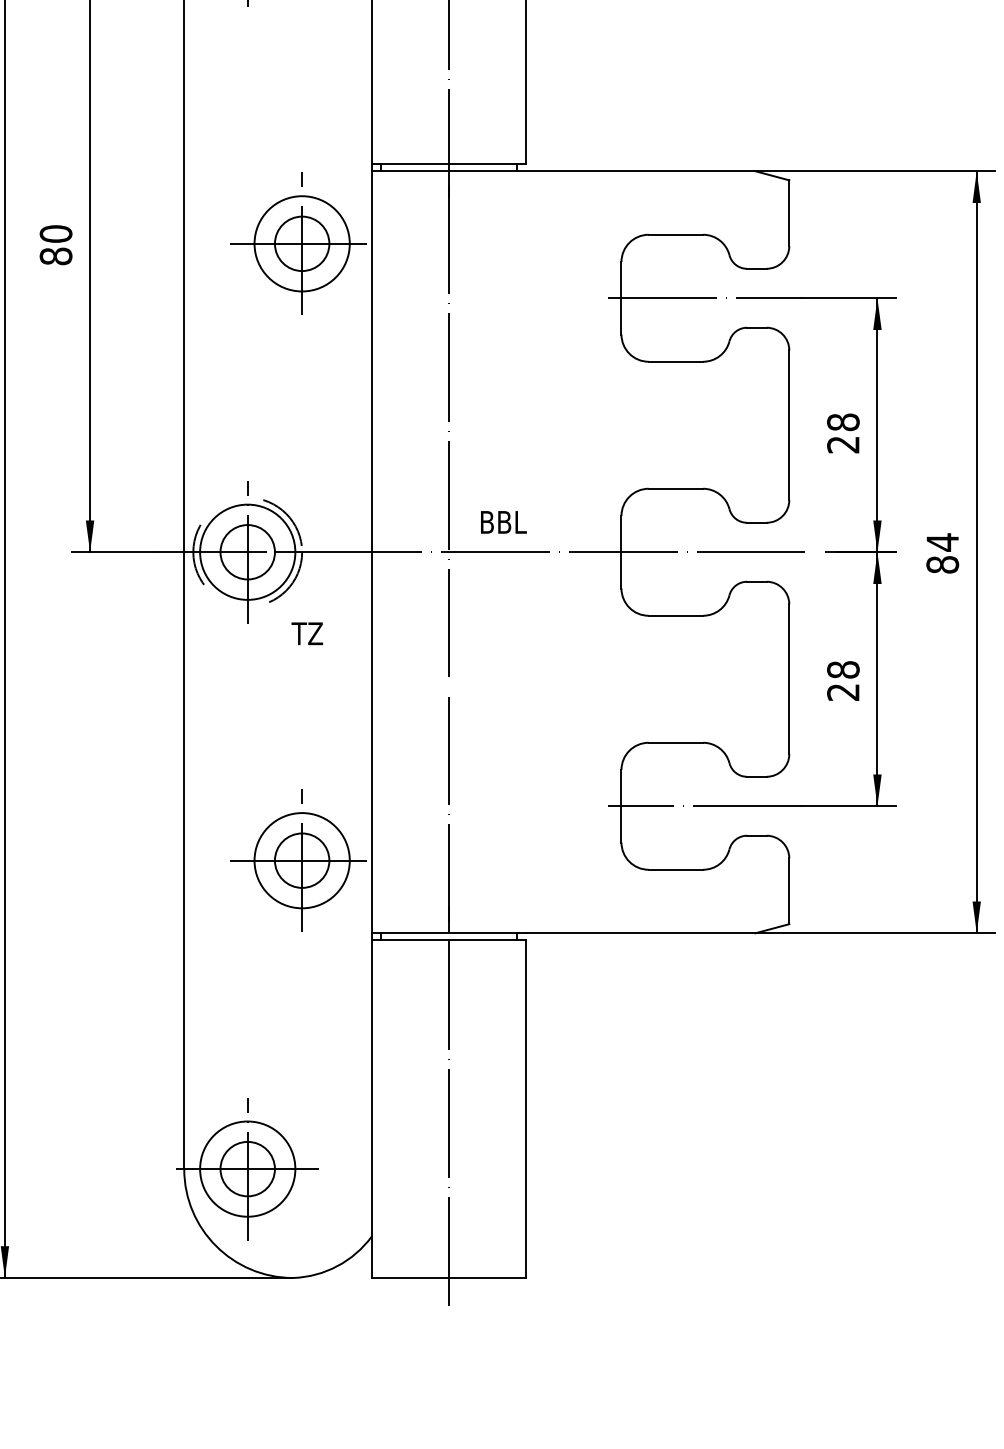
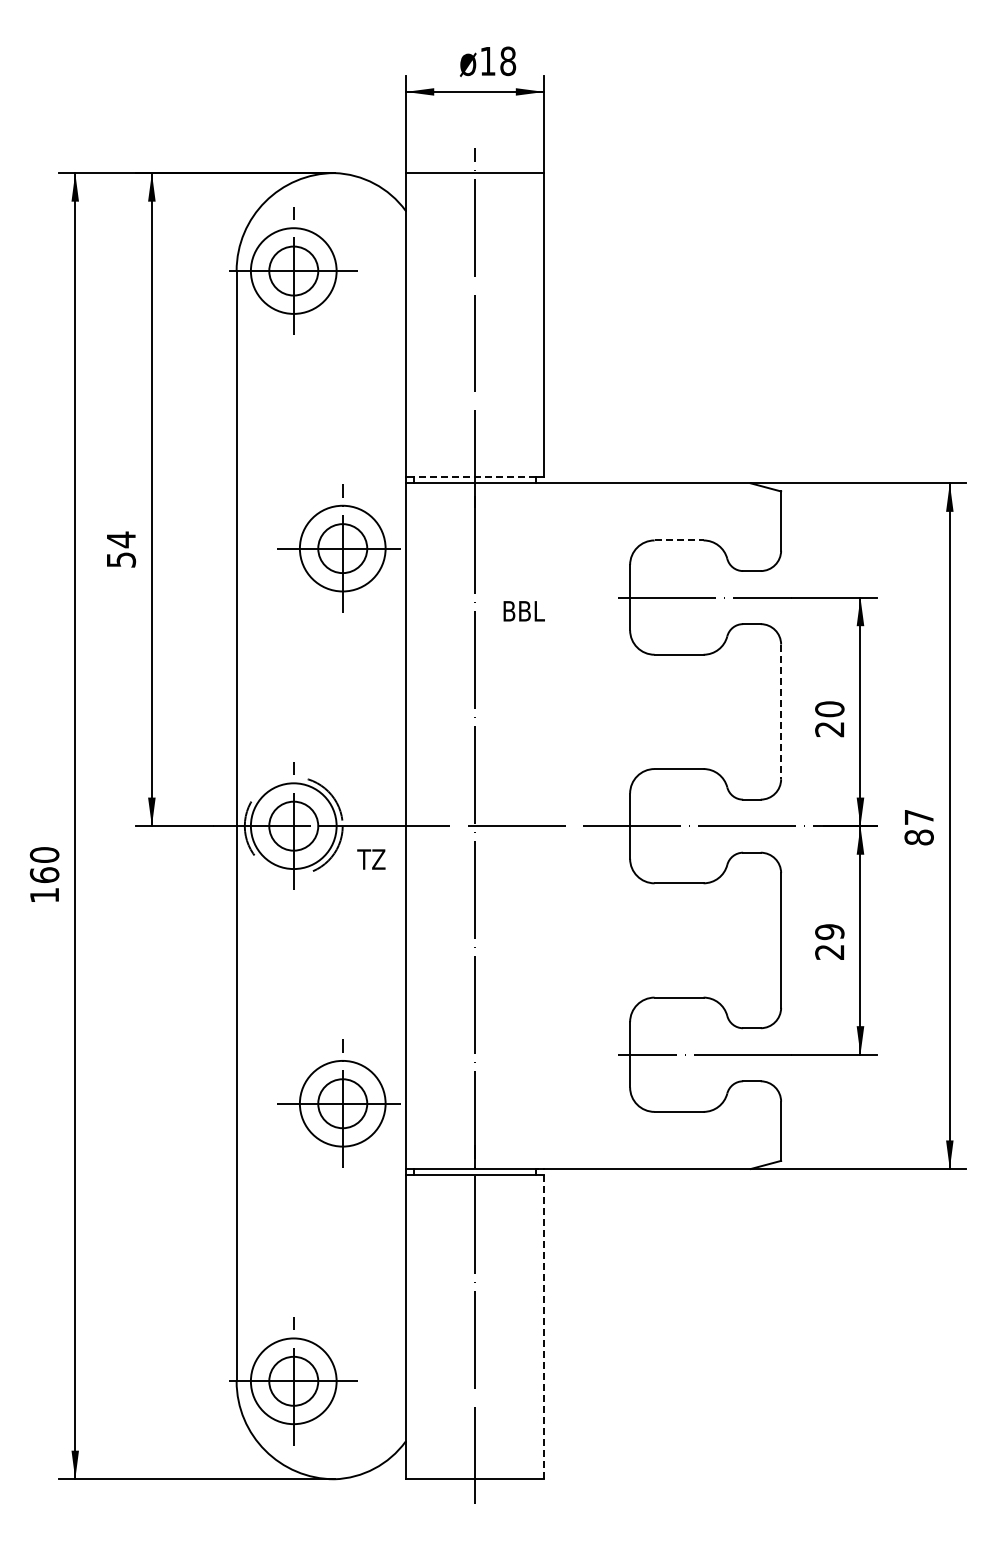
line: (448, 164) -> (474, 477), solid -> dashed
line: (676, 234) -> (679, 540), solid -> dashed
text: (56, 244) -> (121, 549), 80 -> 54
text: (843, 422) -> (829, 709), 28 -> 20
line: (789, 425) -> (781, 712), solid -> dashed
text: (503, 522) -> (523, 611), moved
text: (943, 542) -> (919, 817), 84 -> 87
text: (307, 633) -> (371, 859), moved
text: (843, 670) -> (829, 932), 28 -> 29
line: (526, 1109) -> (544, 1327), solid -> dashed

